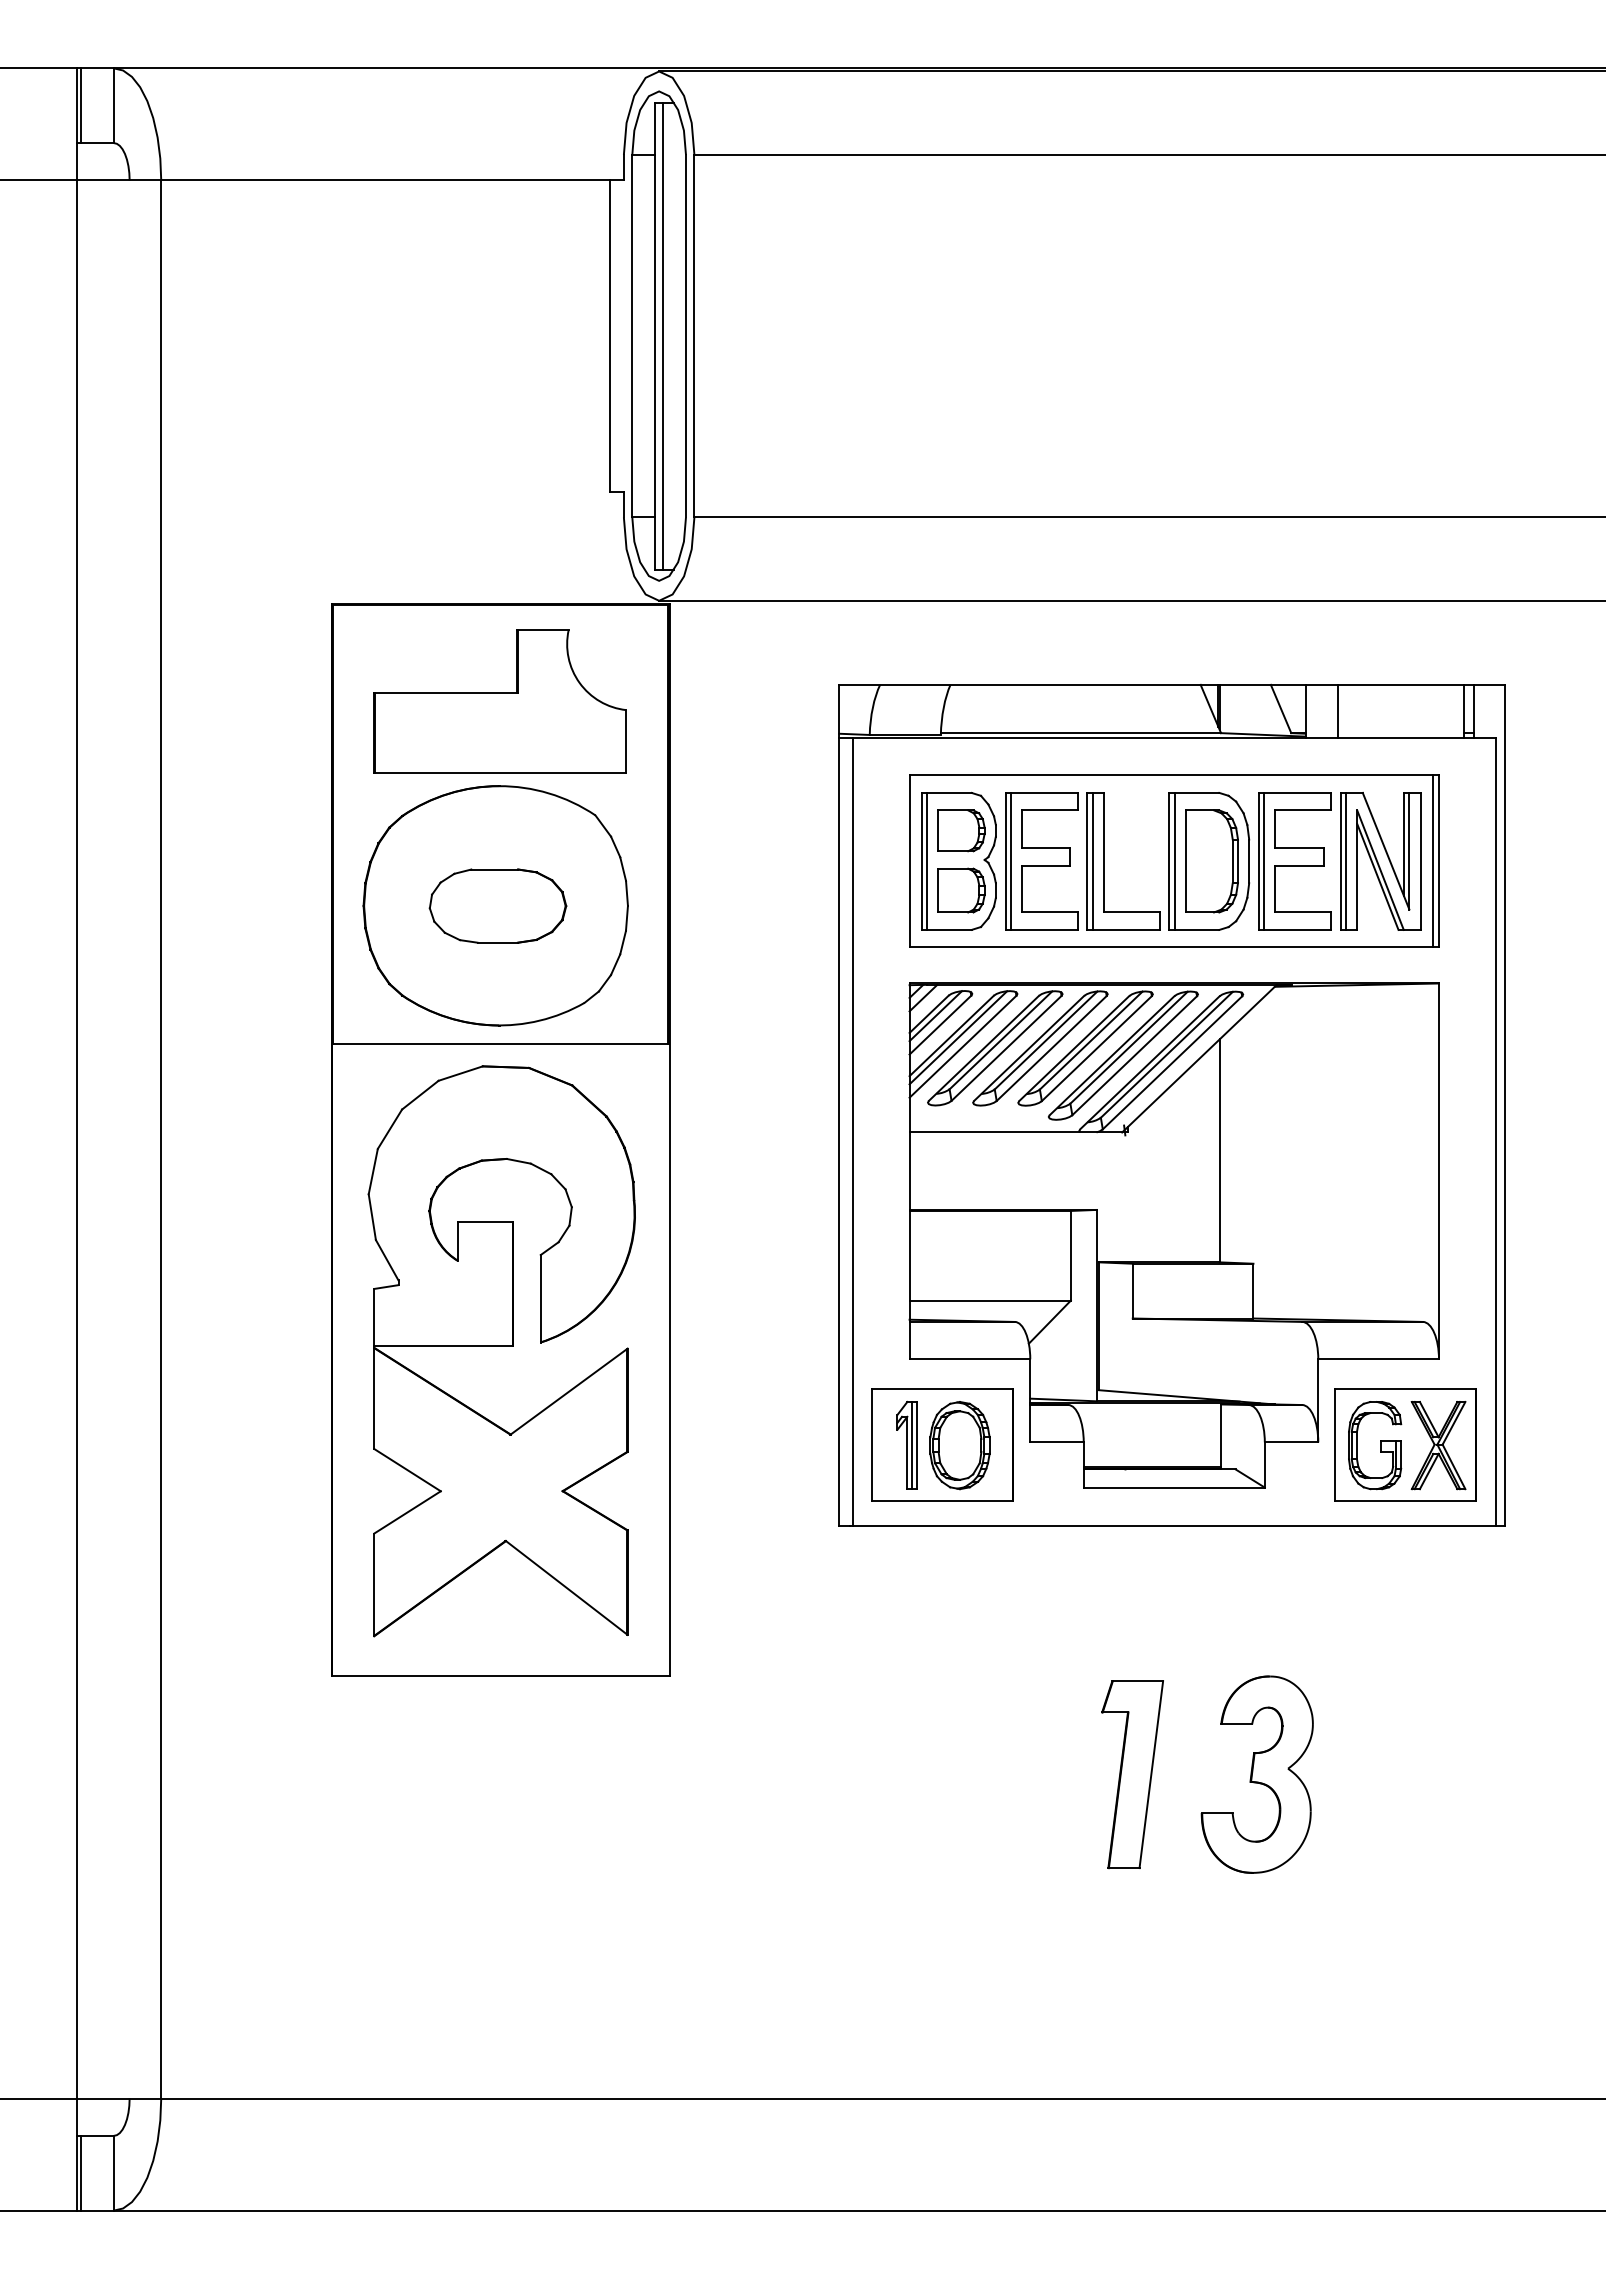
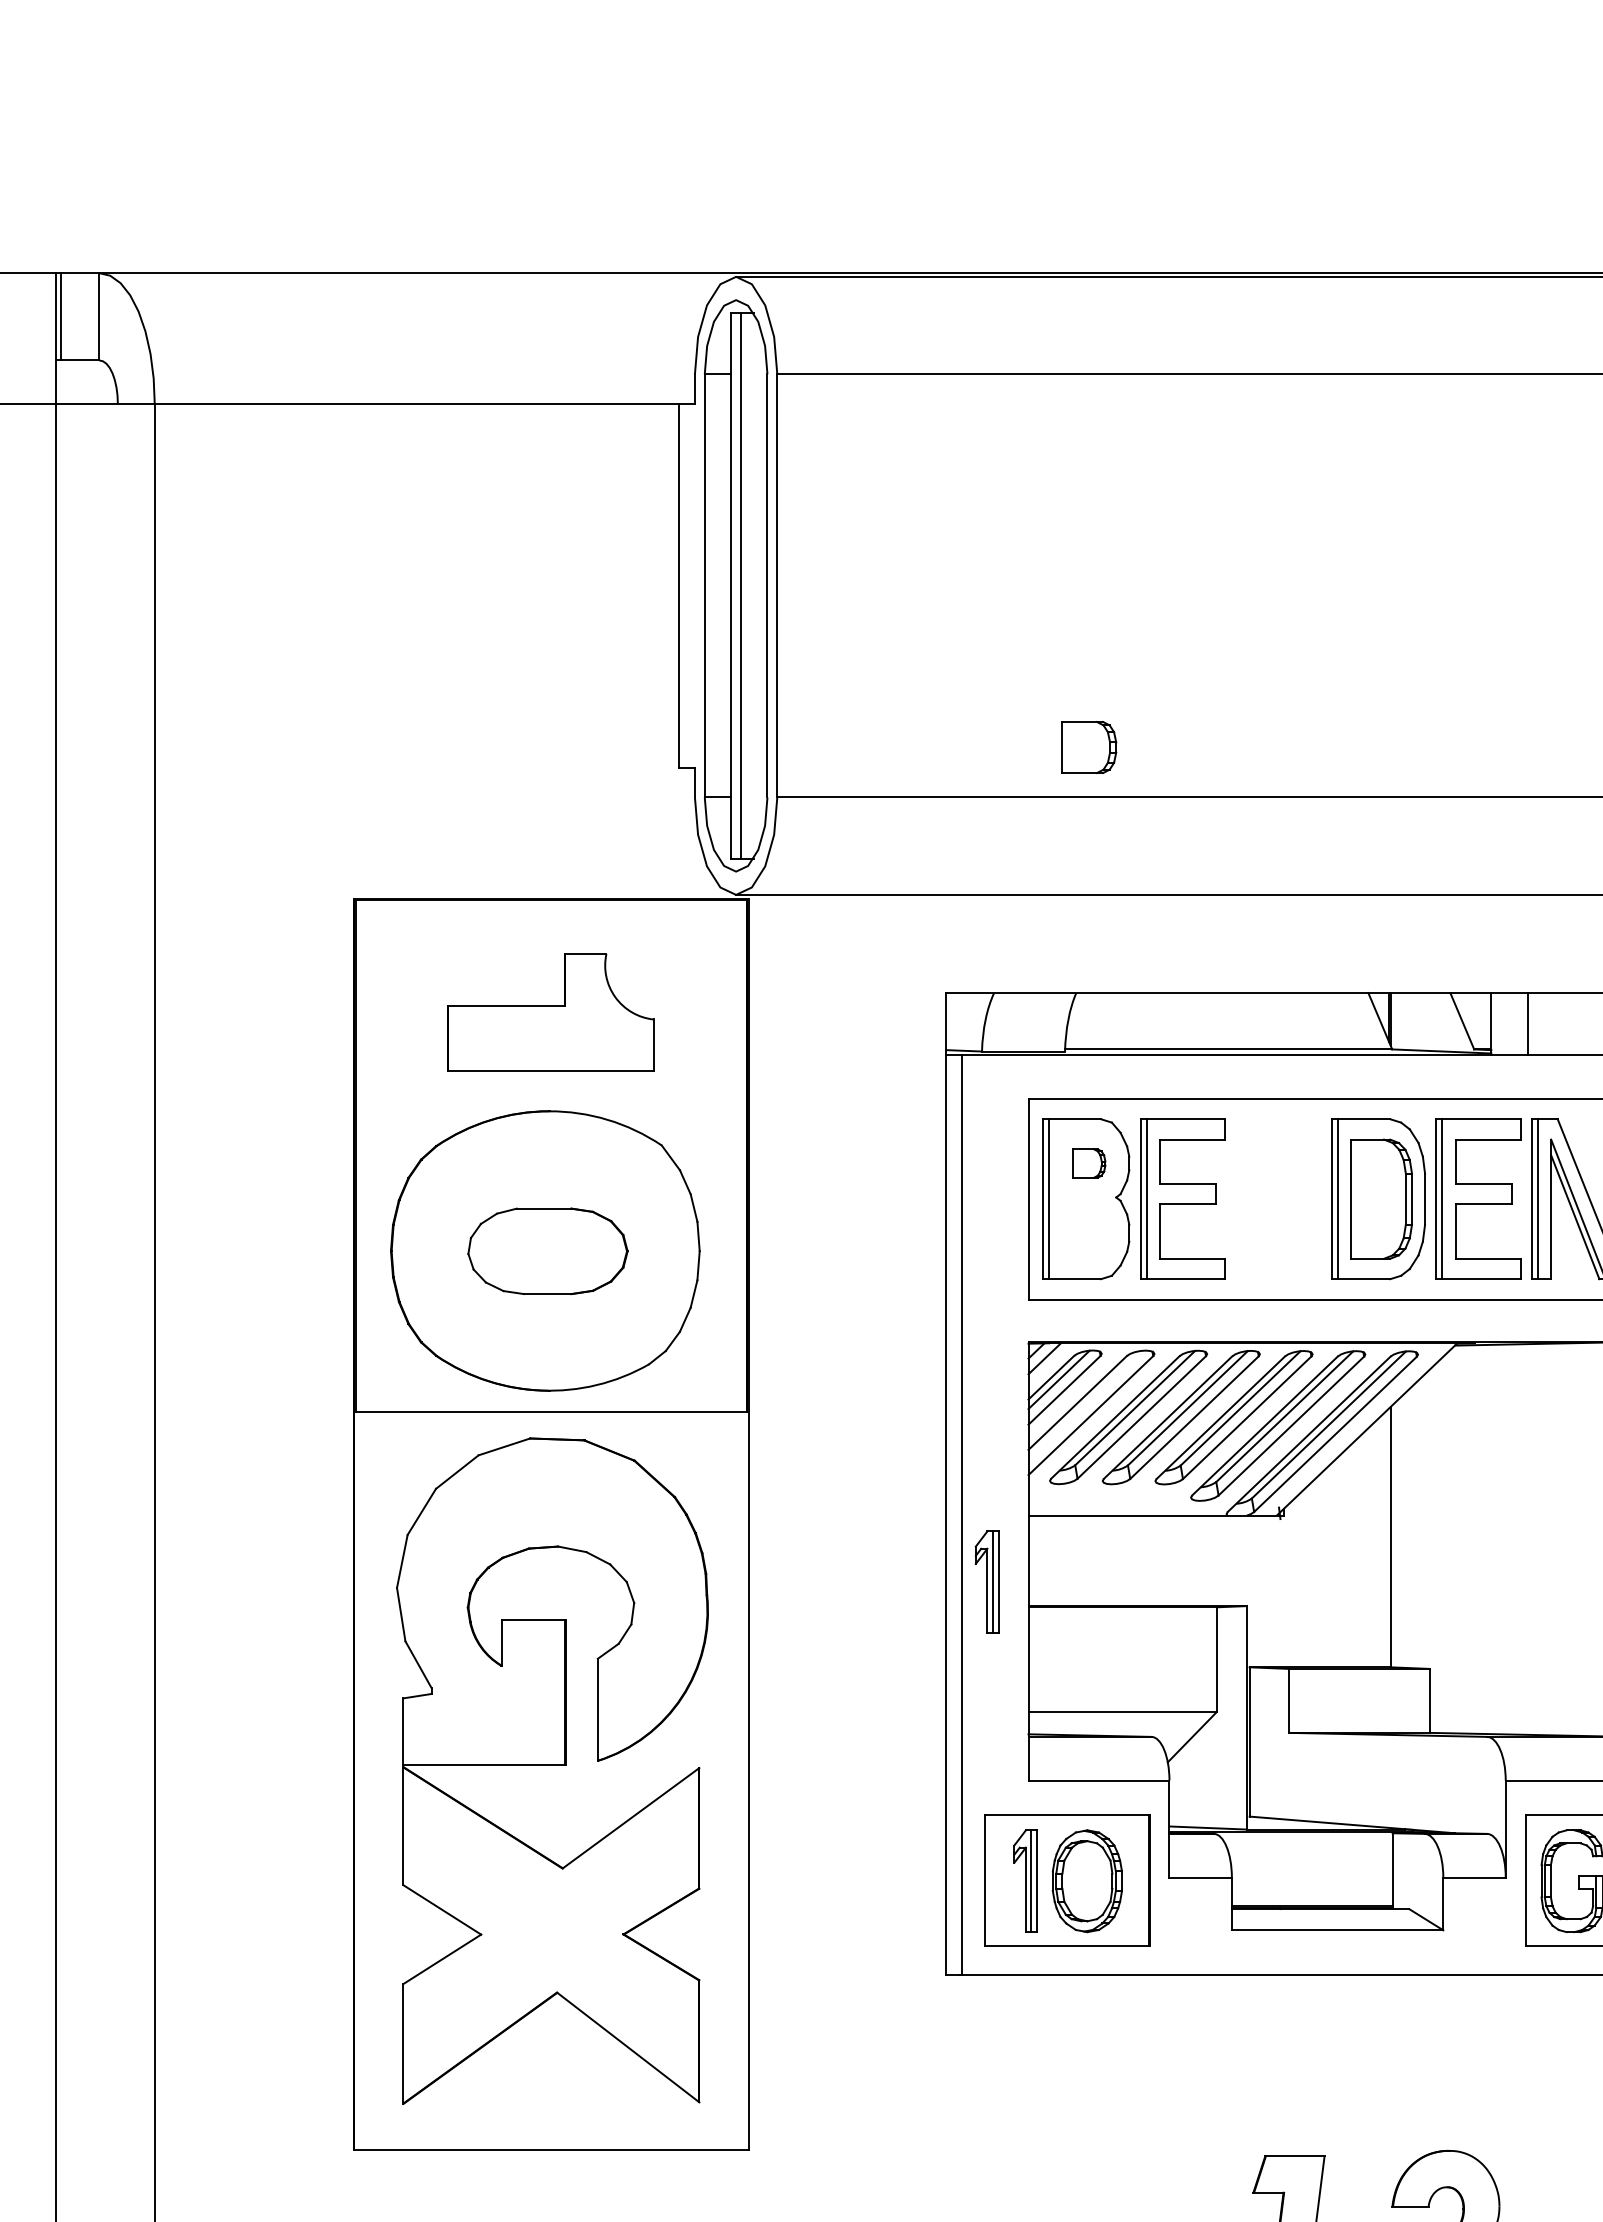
part: (499, 701) -> (549, 1012), size x0.7
part: (961, 830) -> (1089, 1163), size x0.6
part: (1104, 861) -> (1256, 1199), removed
part: (961, 890) -> (1089, 747), moved
line: (958, 1037) -> (1085, 1404), removed
part: (873, 1188) -> (986, 1581), added

